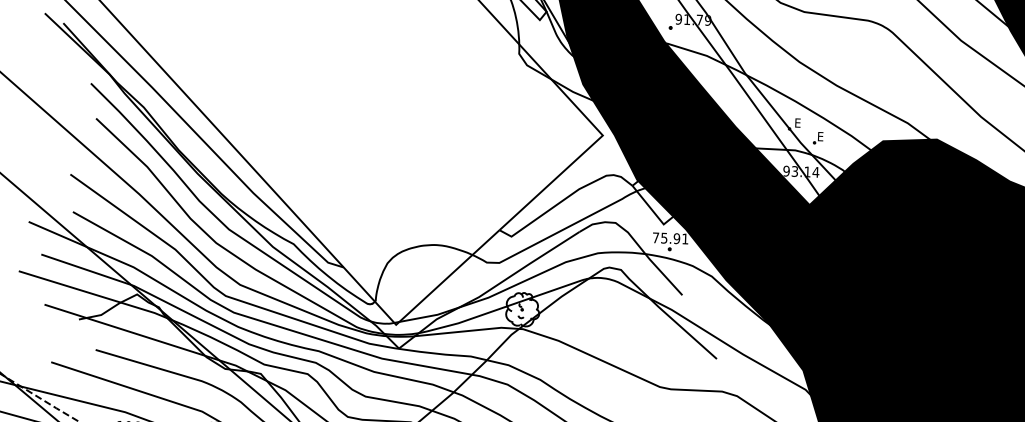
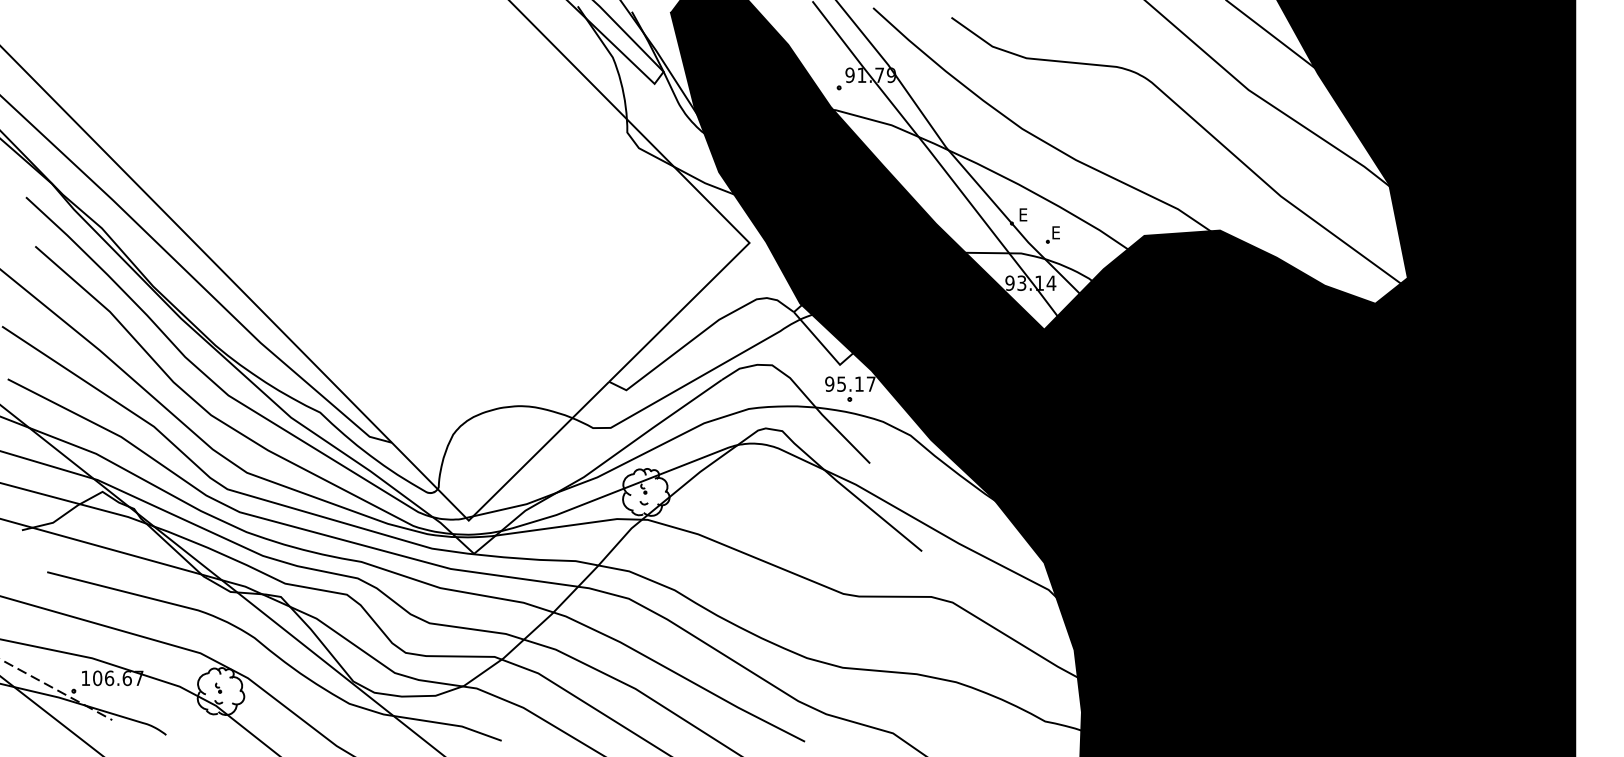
text: (670, 237) -> (850, 383), 75.91 -> 95.17

